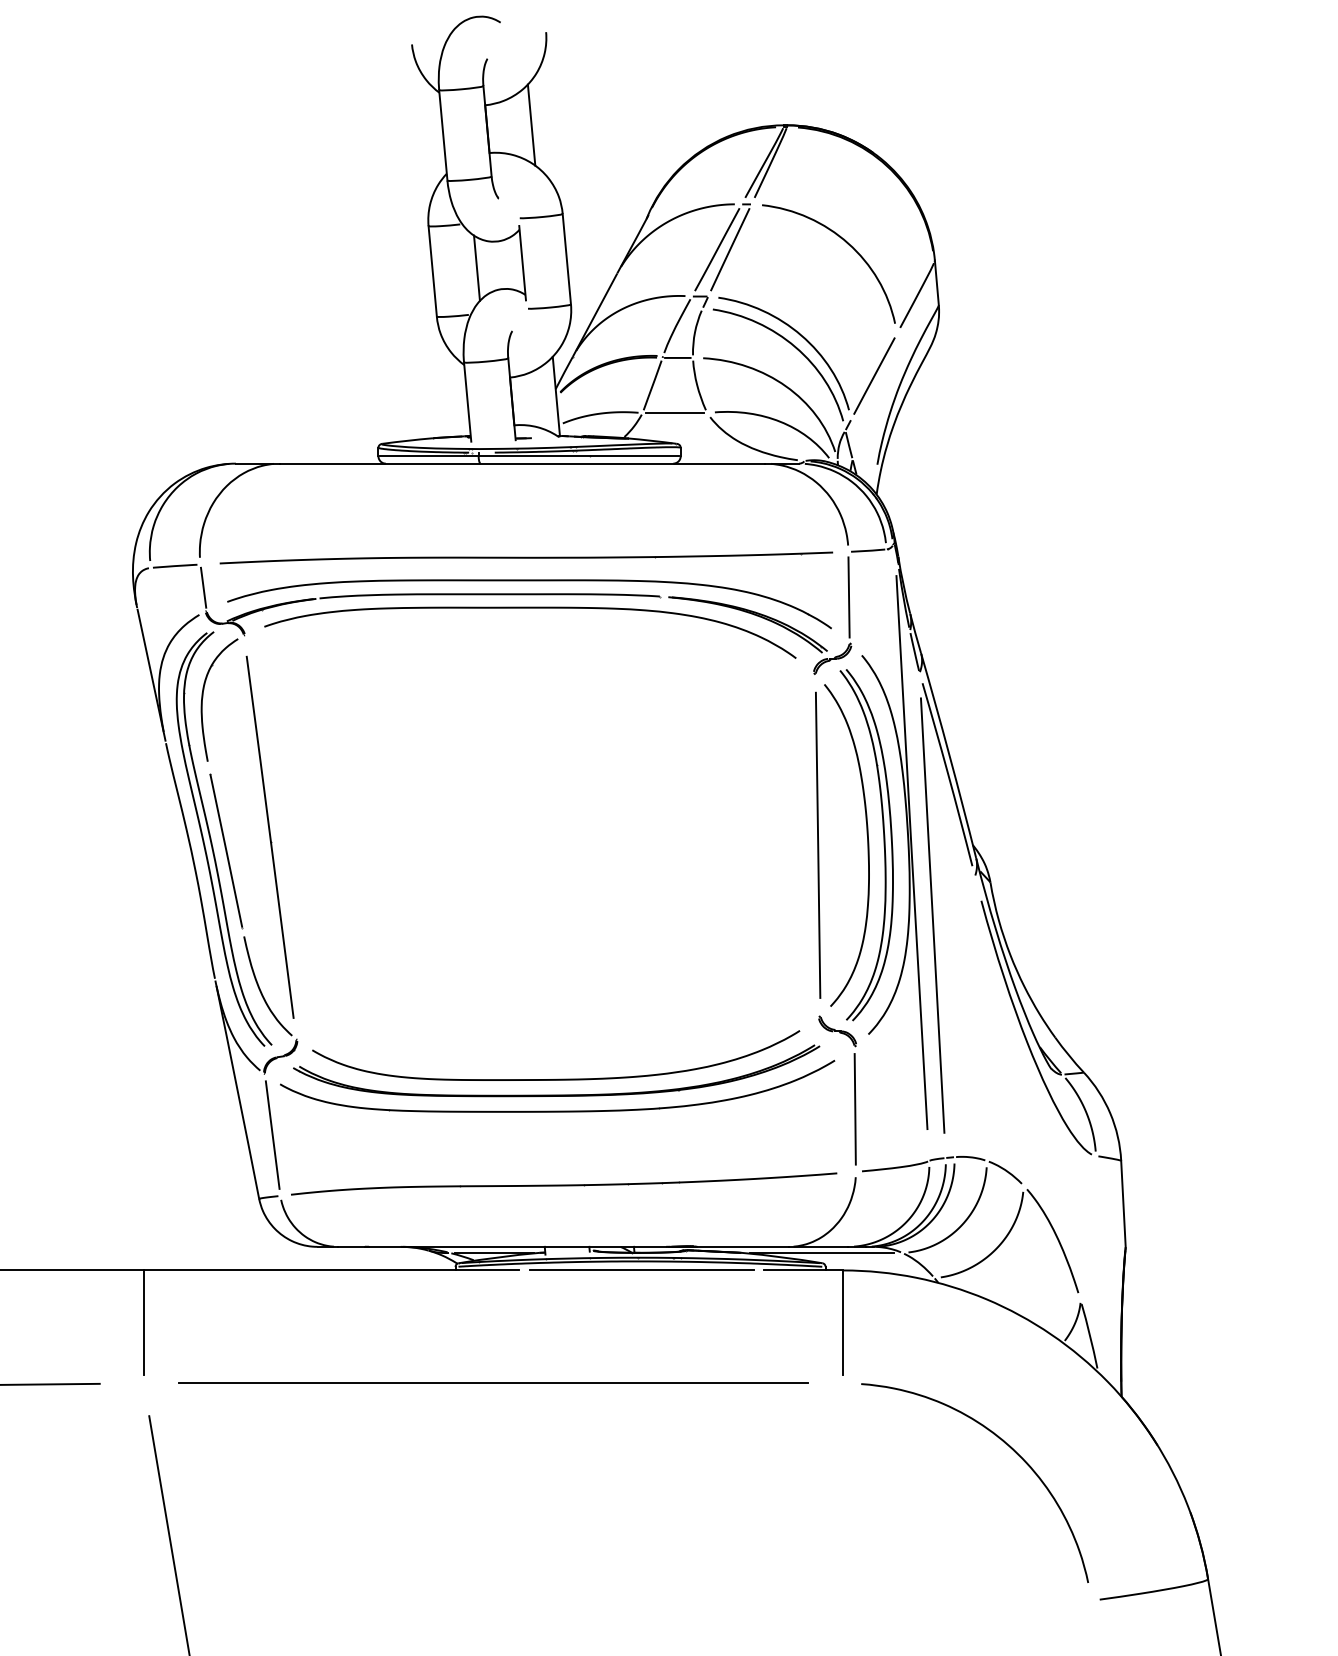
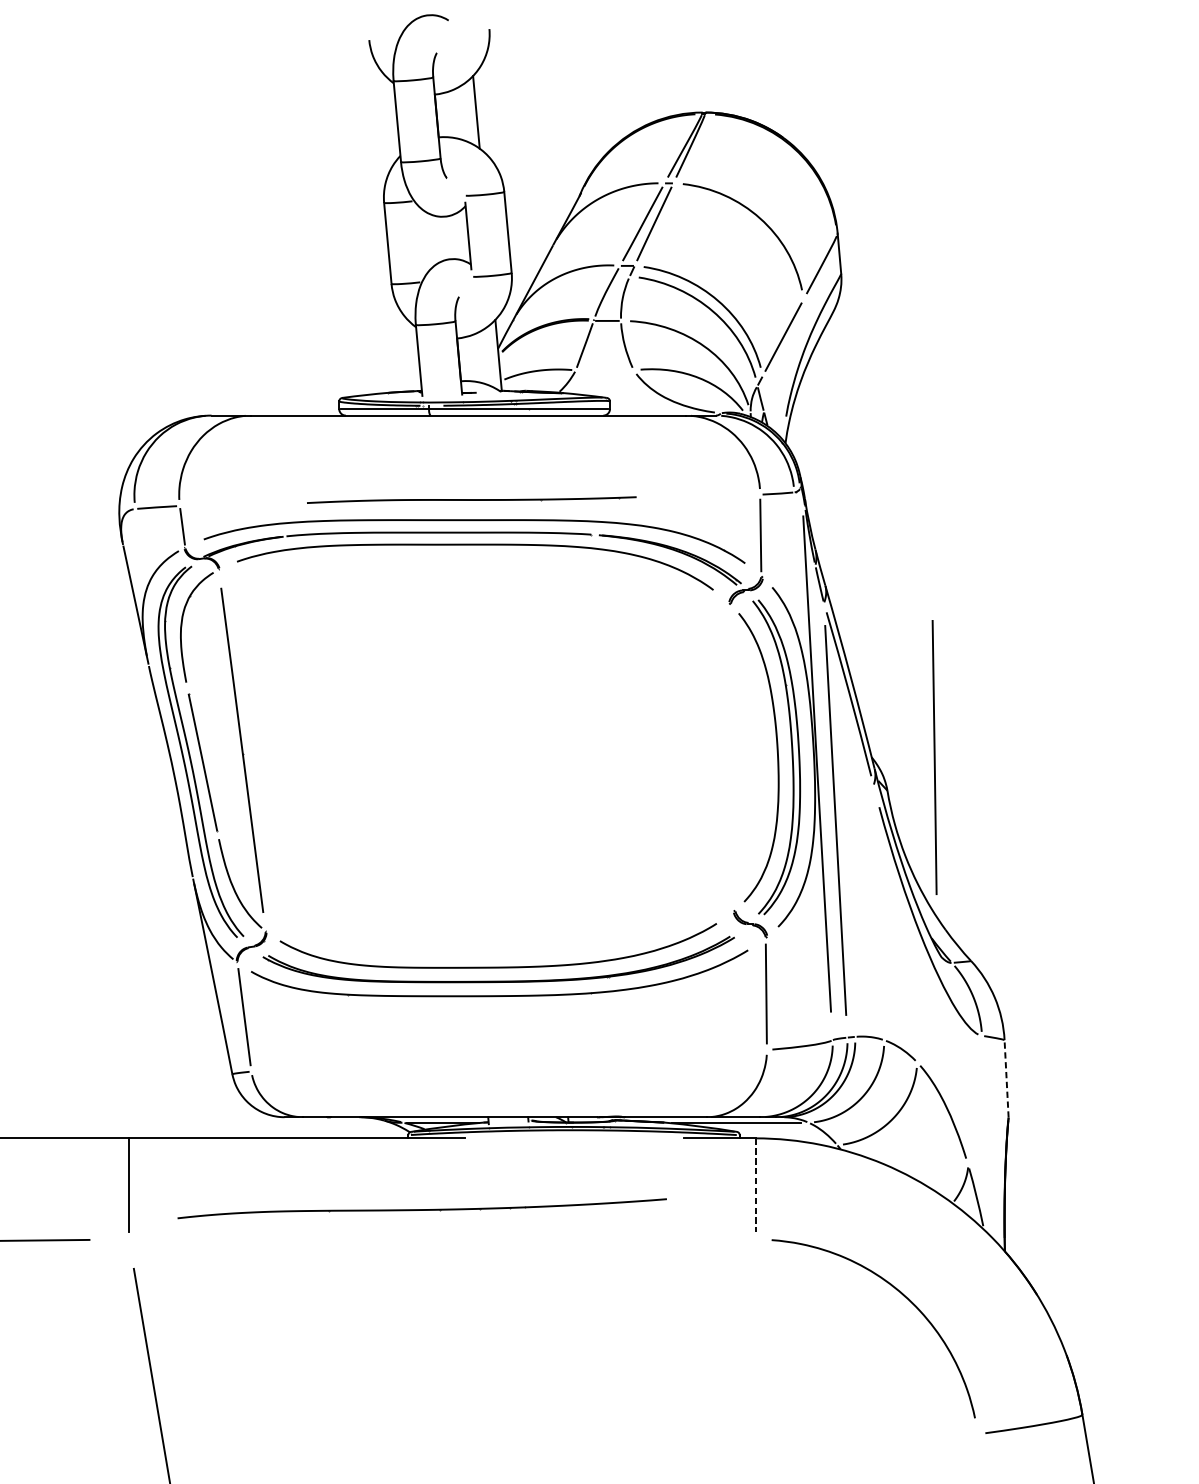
line: (476, 267) -> (427, 239), removed
line: (674, 413) -> (604, 370), removed
part: (526, 557) -> (471, 499), size x0.6
line: (818, 844) -> (934, 756), moved
part: (564, 1183) -> (422, 1208), moved
line: (1123, 1203) -> (1006, 1078), solid -> dashed
line: (641, 1270) -> (574, 1138), removed
line: (843, 1323) -> (755, 1185), solid -> dashed
line: (493, 1383) -> (442, 1239), removed

